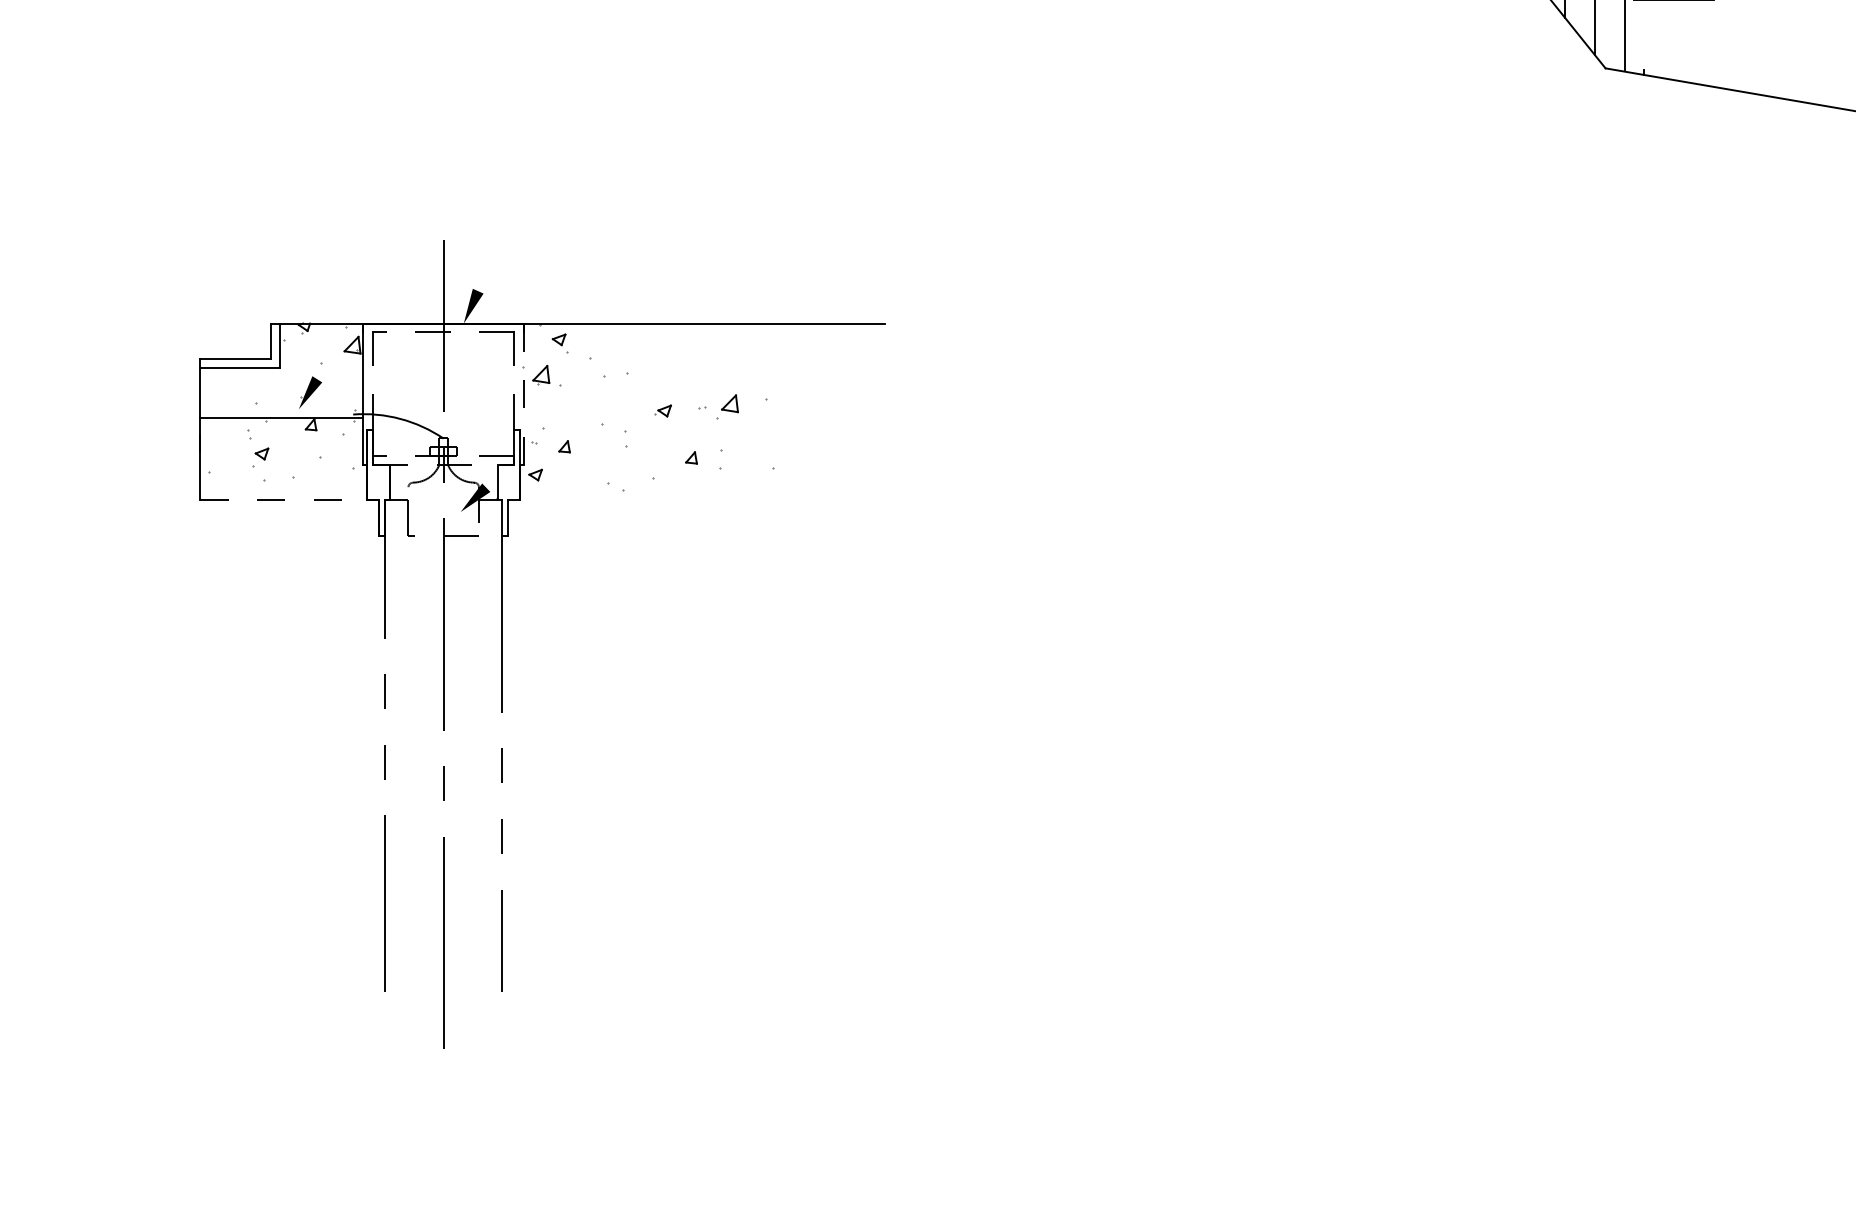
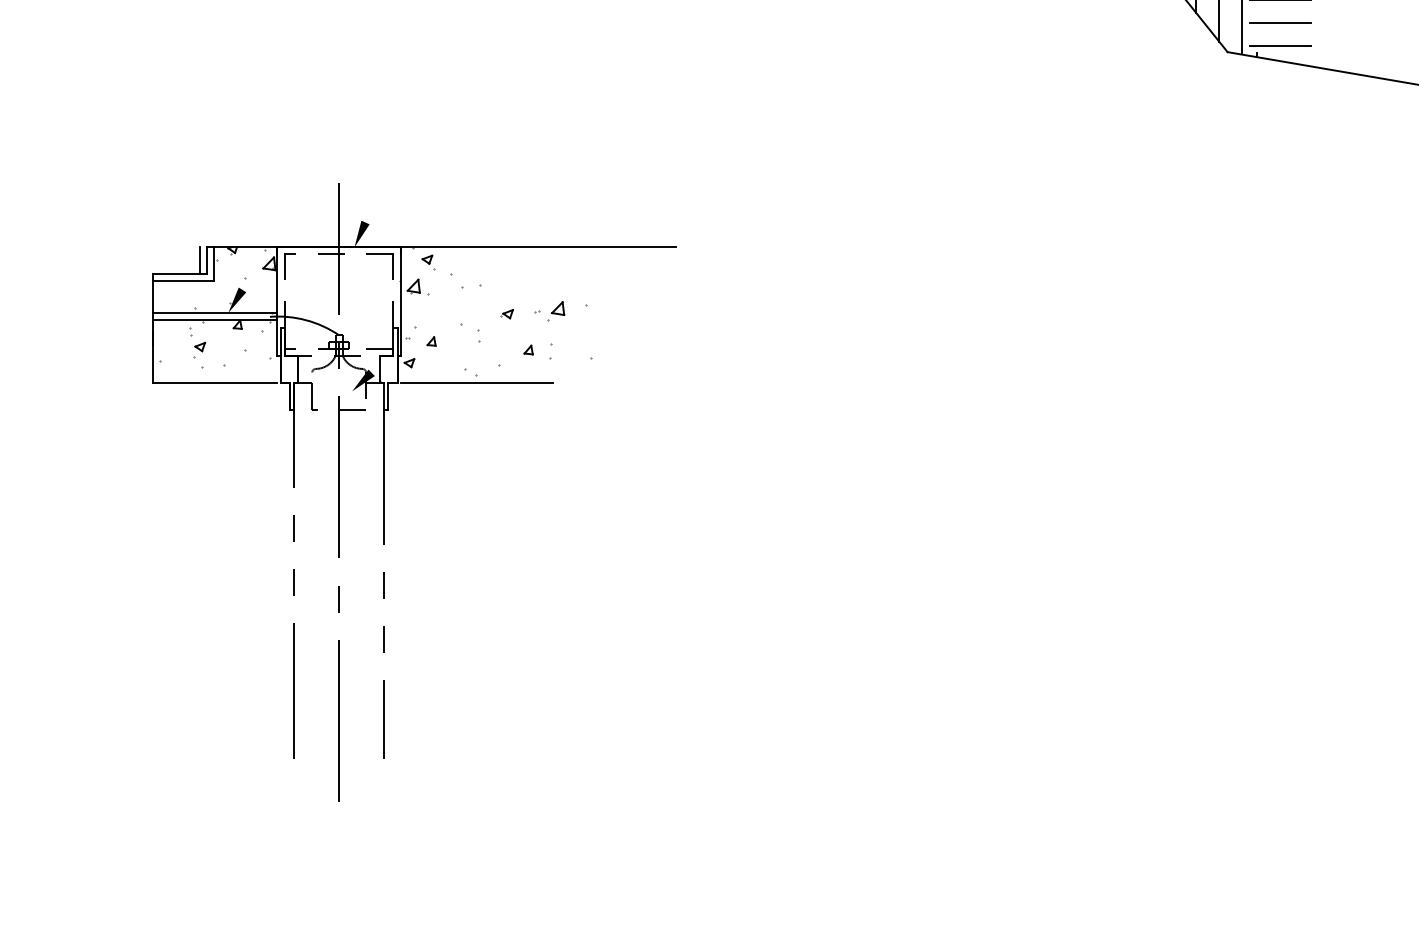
line: (1673, 30) -> (1279, 23), added
line: (1673, 59) -> (1279, 45), added
line: (262, 340) -> (200, 260), added
line: (524, 394) -> (400, 301), dashed -> solid
line: (281, 409) -> (215, 313), added
line: (282, 500) -> (215, 382), dashed -> solid
line: (623, 500) -> (476, 382), added

